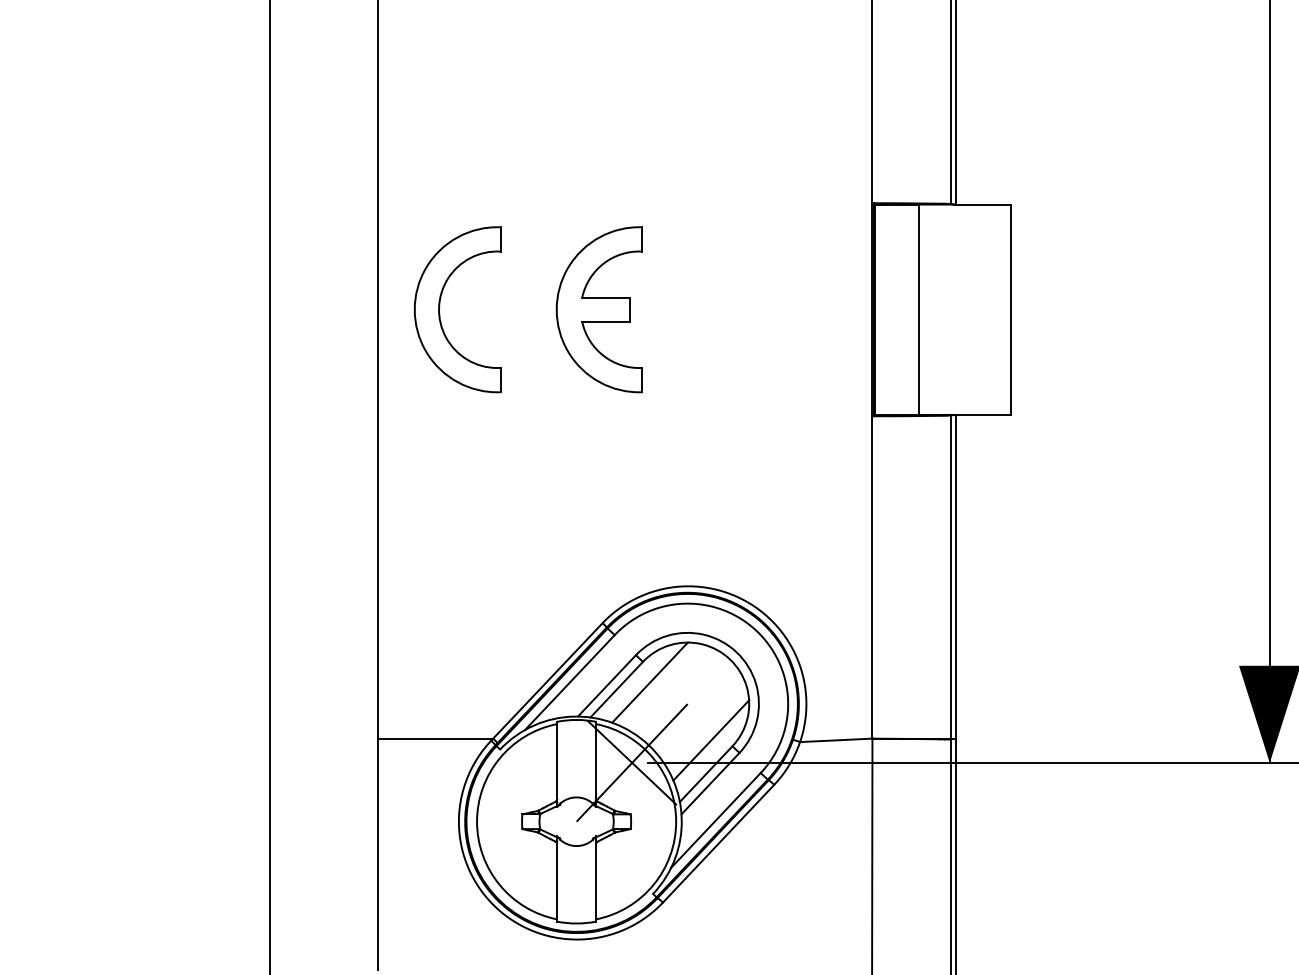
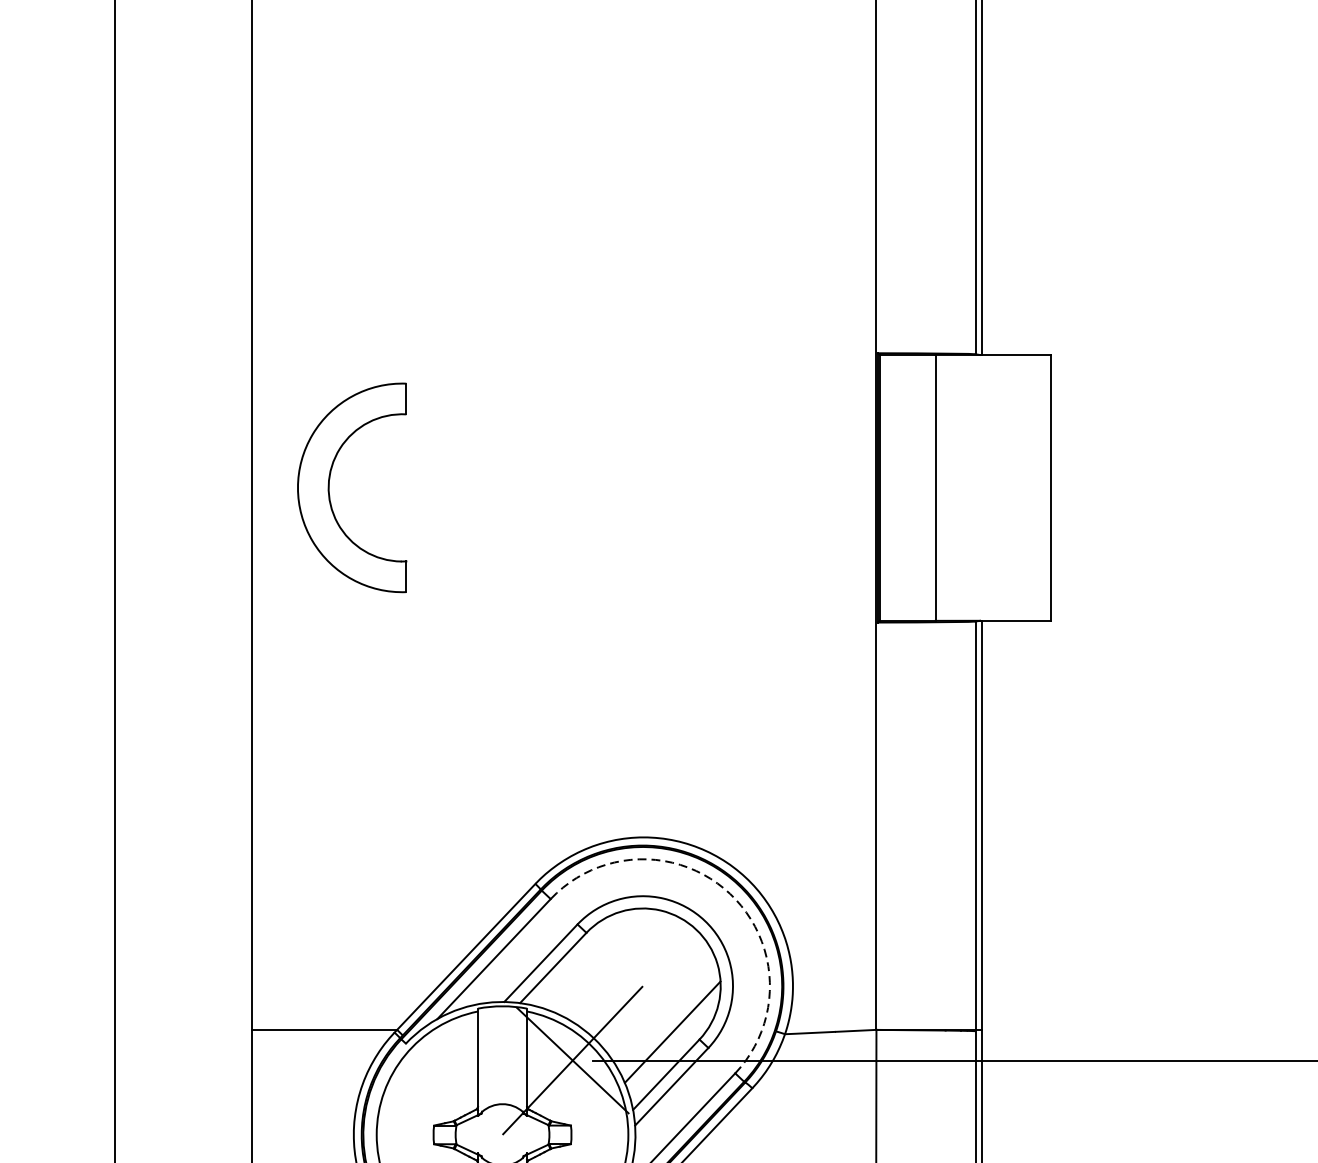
part: (598, 309) -> (530, 487), removed
arc: (756, 631) -> (729, 894), solid -> dashed
line: (649, 682) -> (594, 958), removed

